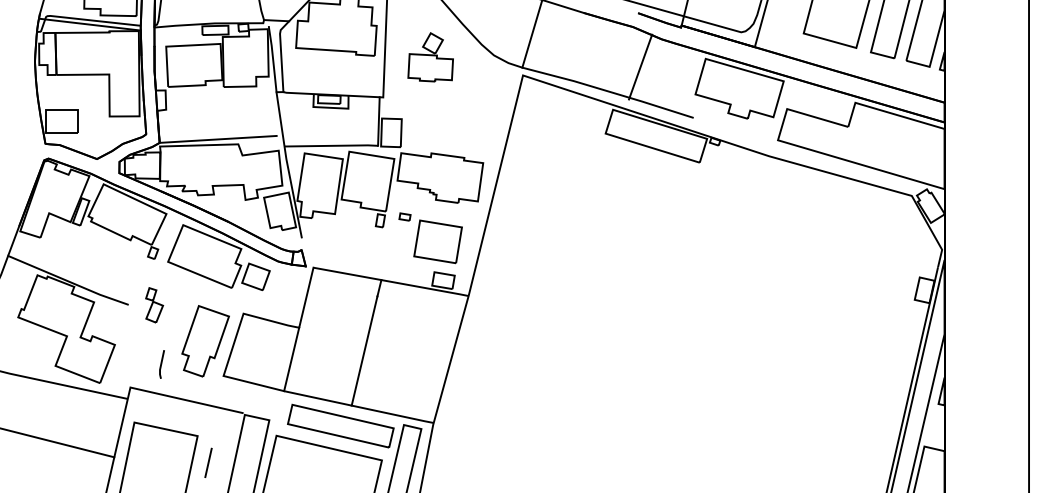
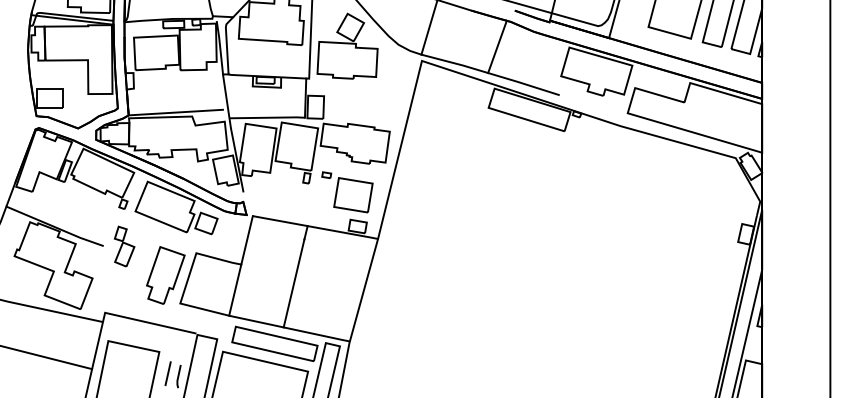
part: (430, 57) -> (347, 46), size x1.67
line: (640, 66) -> (497, 46), moved
part: (154, 304) -> (124, 245), size x1.43
line: (161, 364) -> (178, 376), moved

